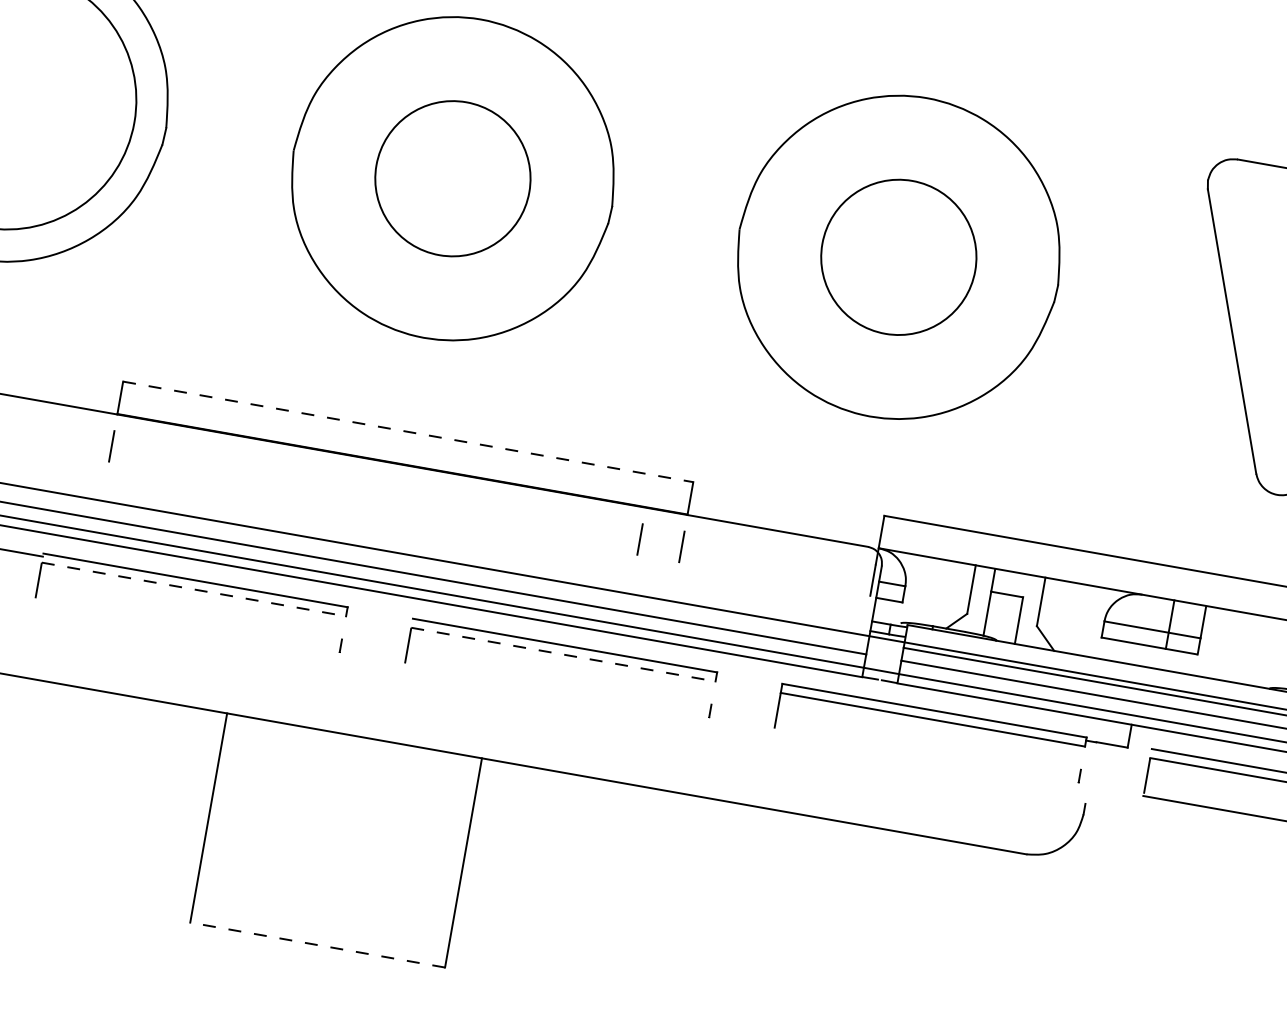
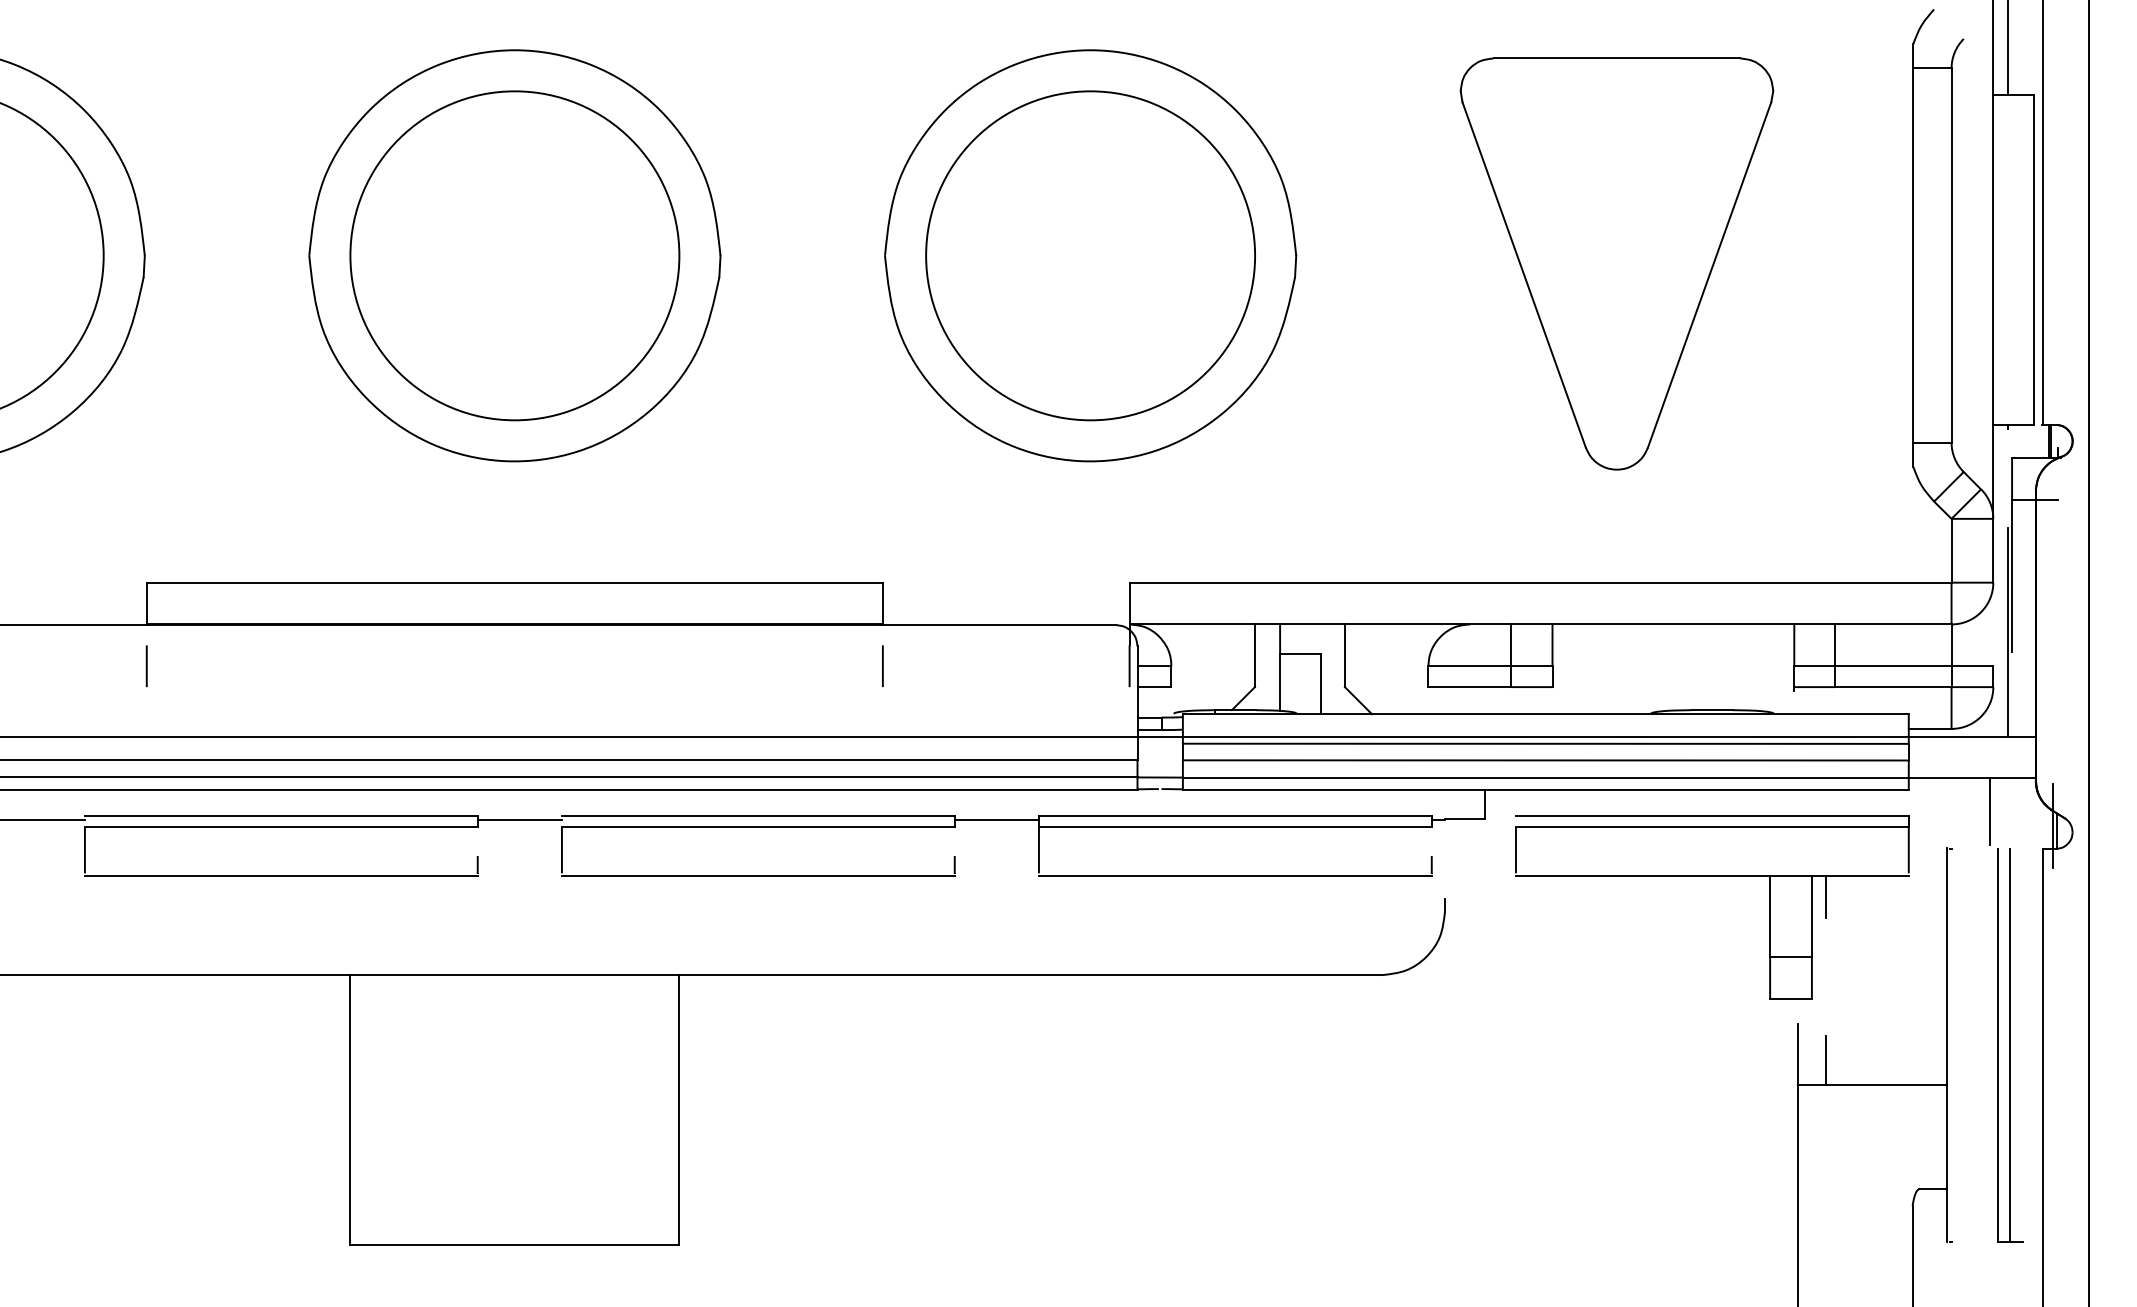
circle: (452, 178) -> (514, 255), size x1.67
circle: (898, 257) -> (1090, 255), size x1.67
line: (408, 431) -> (515, 582), dashed -> solid
line: (639, 539) -> (828, 666), removed
line: (194, 589) -> (281, 827), dashed -> solid
line: (379, 615) -> (519, 819), added
line: (187, 627) -> (281, 876), added
line: (563, 654) -> (758, 827), dashed -> solid
line: (748, 681) -> (996, 819), added
line: (556, 692) -> (758, 876), added
line: (926, 757) -> (1235, 876), added
line: (317, 945) -> (514, 1245), dashed -> solid

